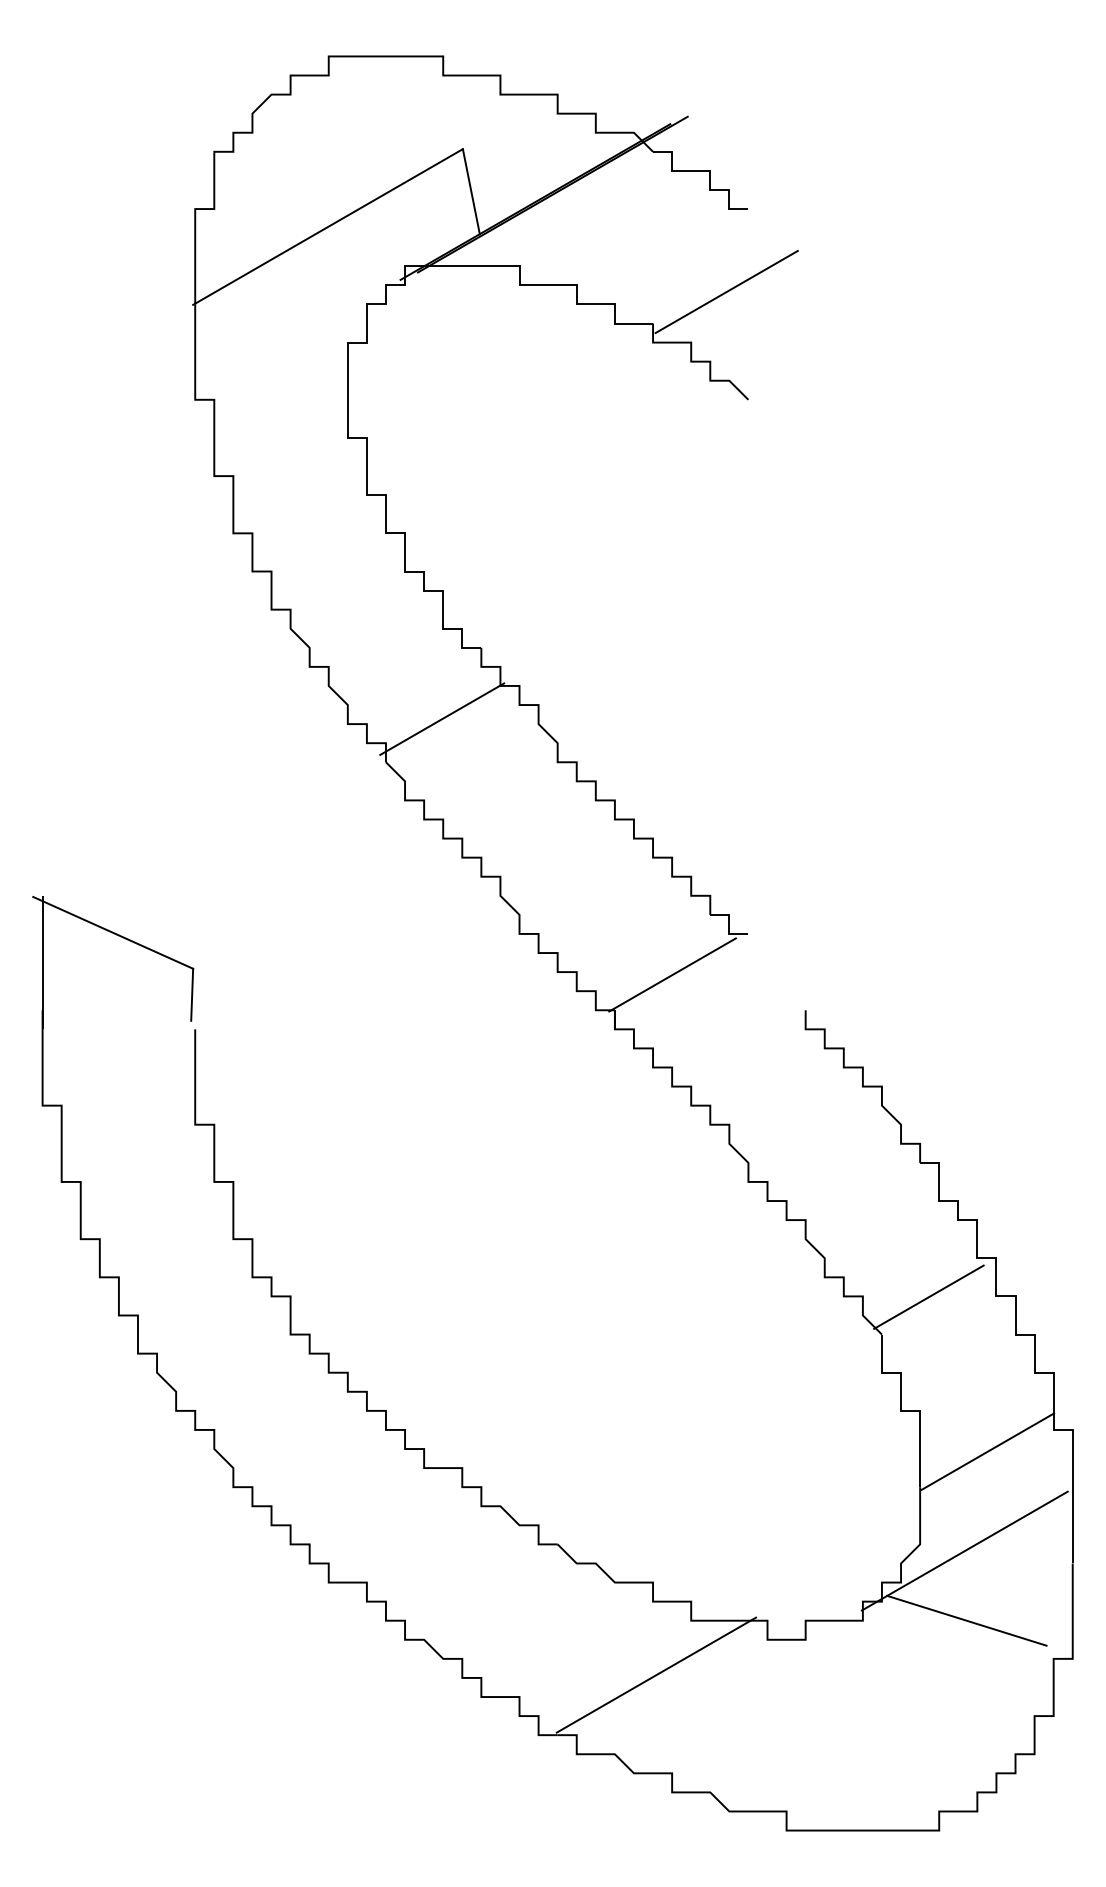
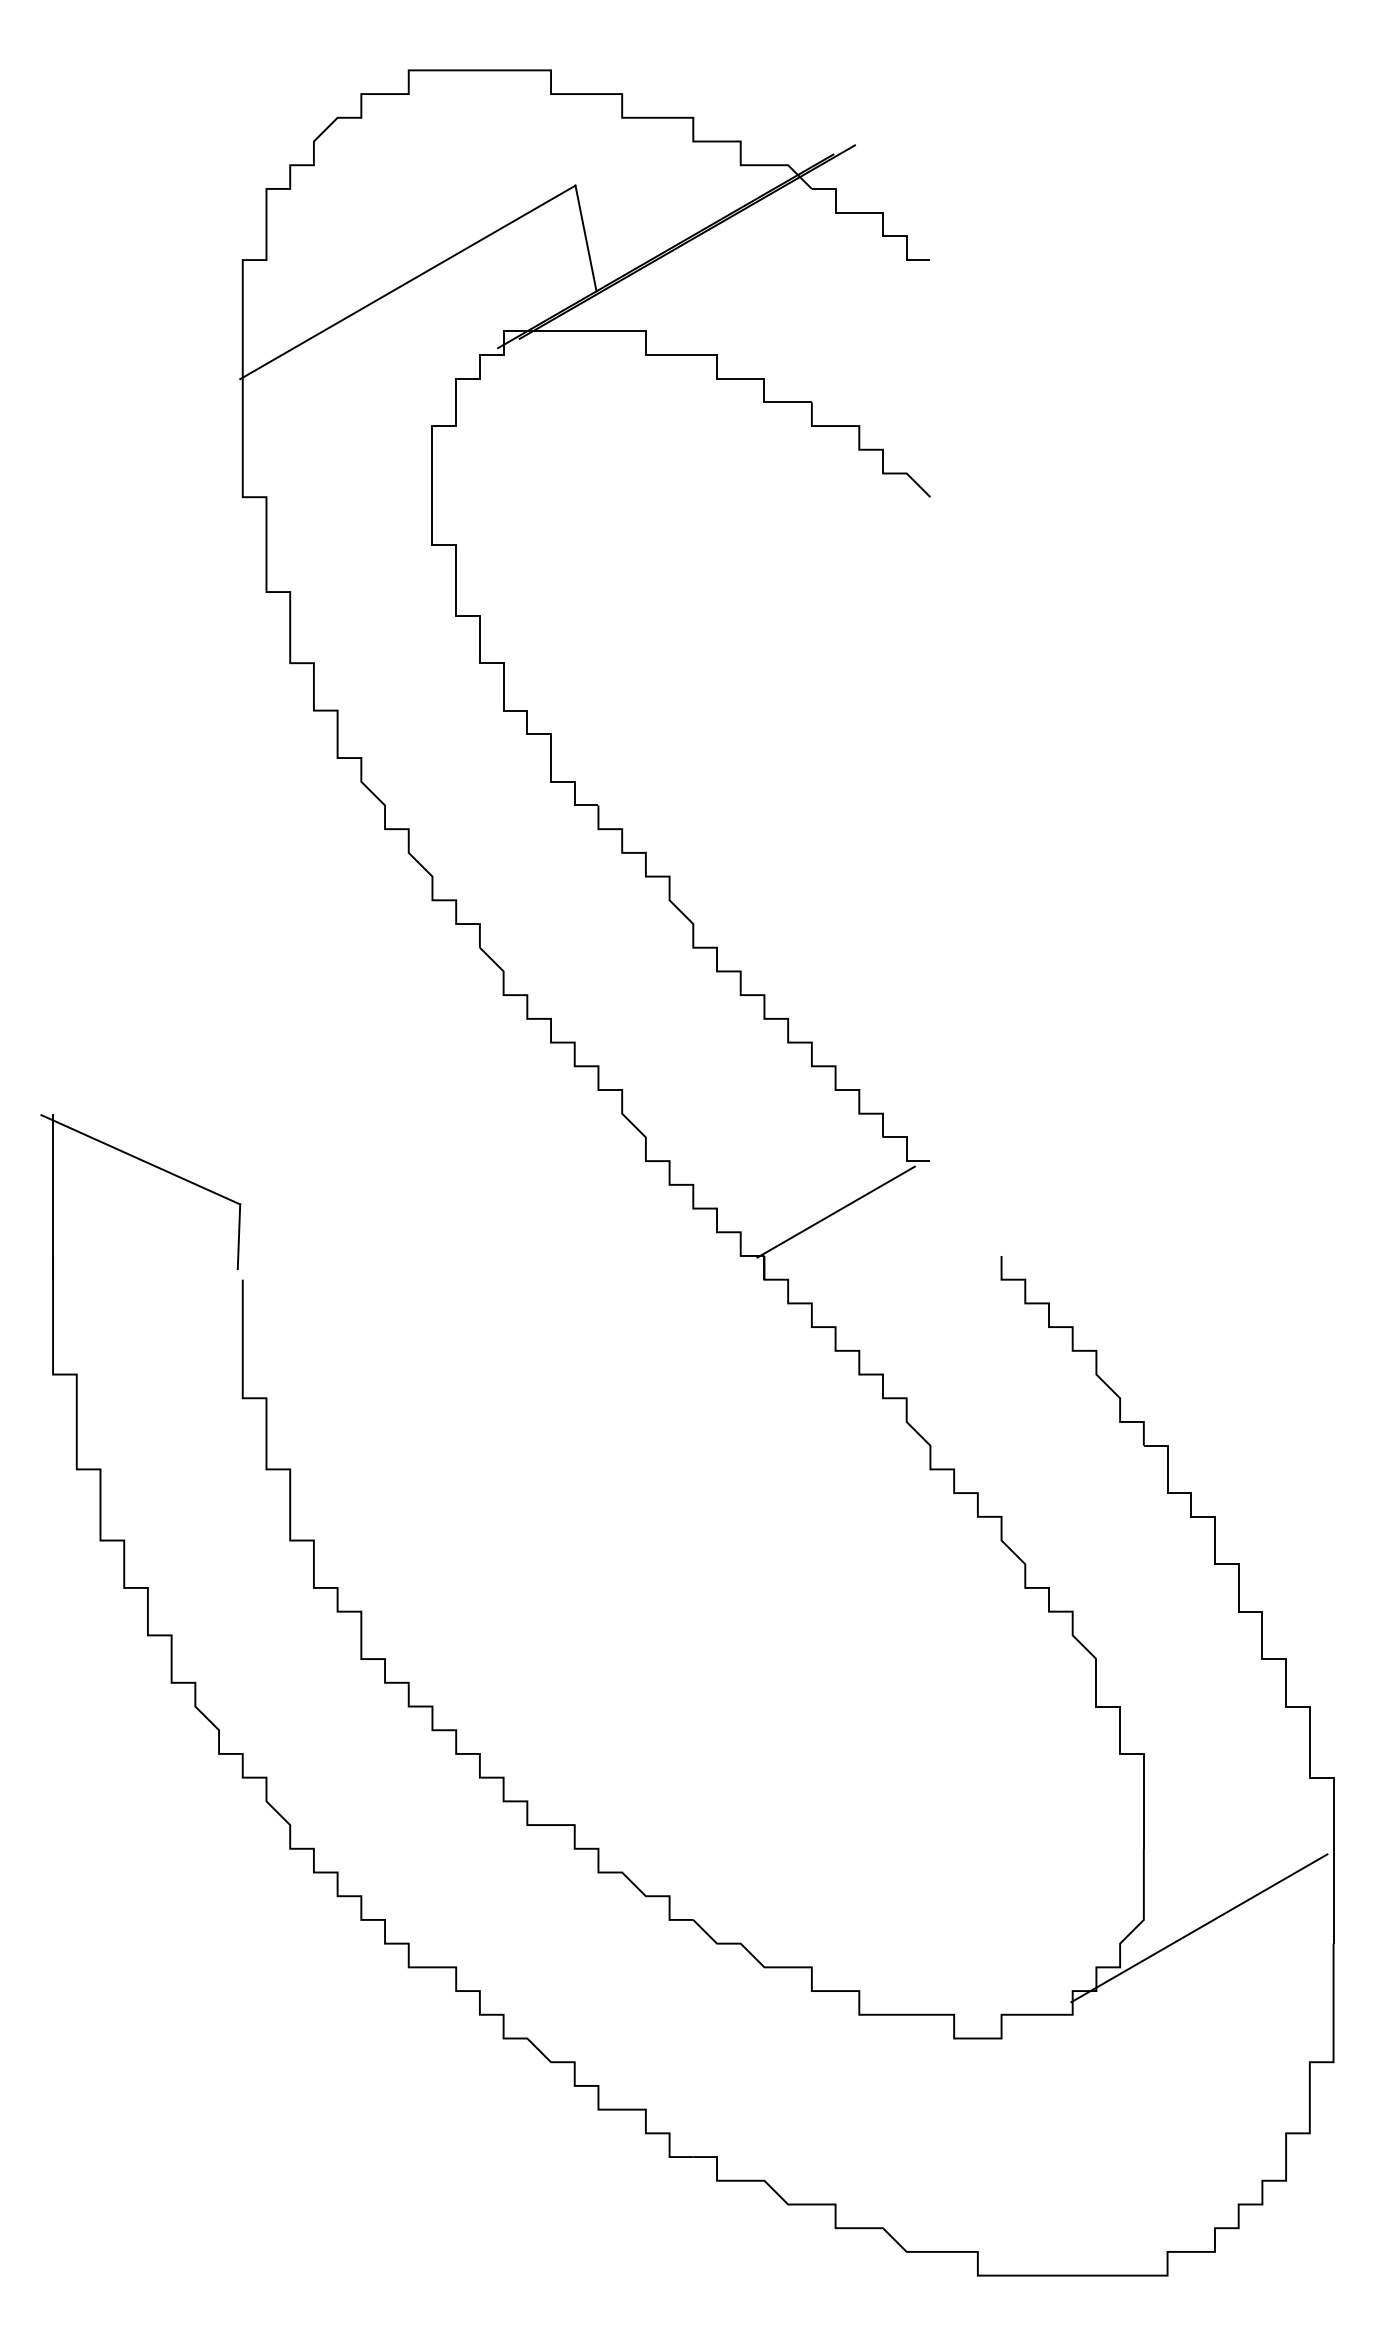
line: (726, 292) -> (903, 363), removed
line: (441, 718) -> (549, 893), removed
line: (928, 1297) -> (1154, 1612), removed
line: (987, 1451) -> (1227, 1804), removed
line: (966, 1620) -> (1201, 2014), removed
line: (655, 1674) -> (815, 2081), removed

